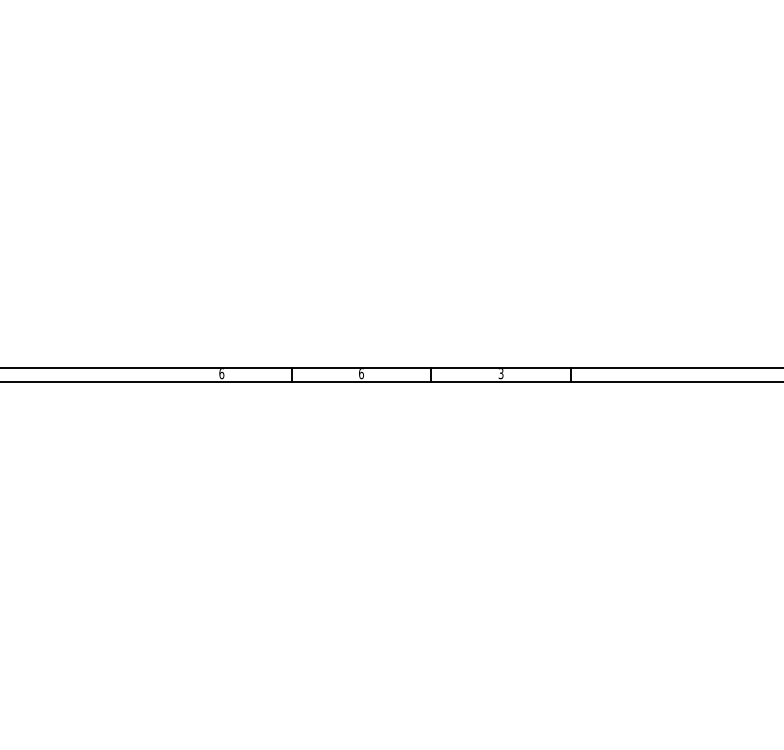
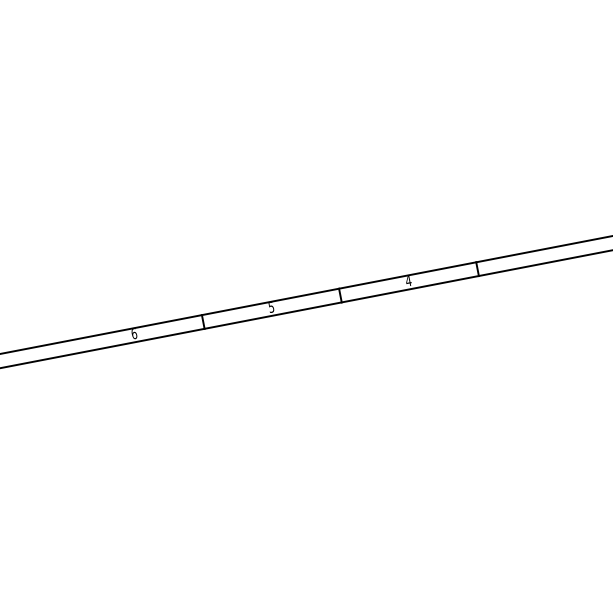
text: (361, 374) -> (271, 308), 6 -> 5
text: (500, 374) -> (408, 281), 3 -> 4

